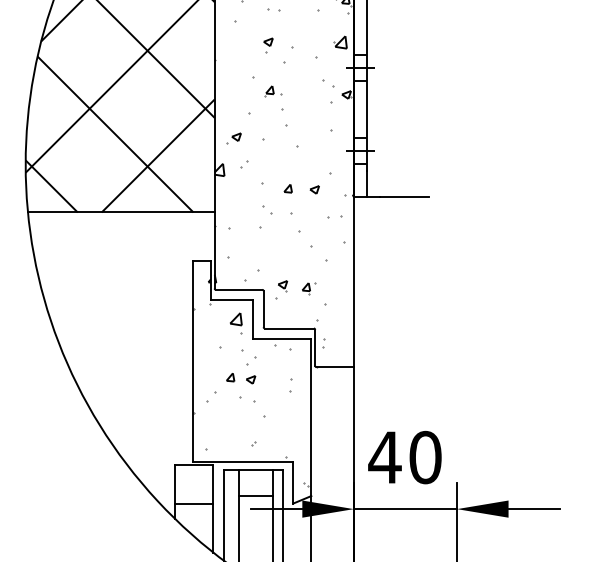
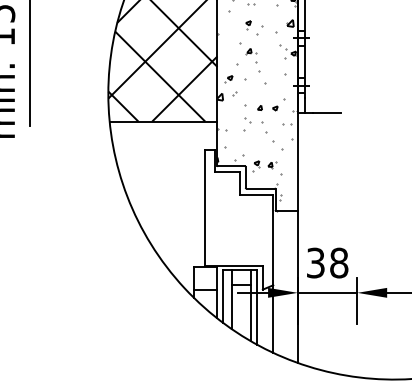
hatch: (251, 382) -> (238, 219), removed
text: (405, 456) -> (327, 262), 40 -> 38

